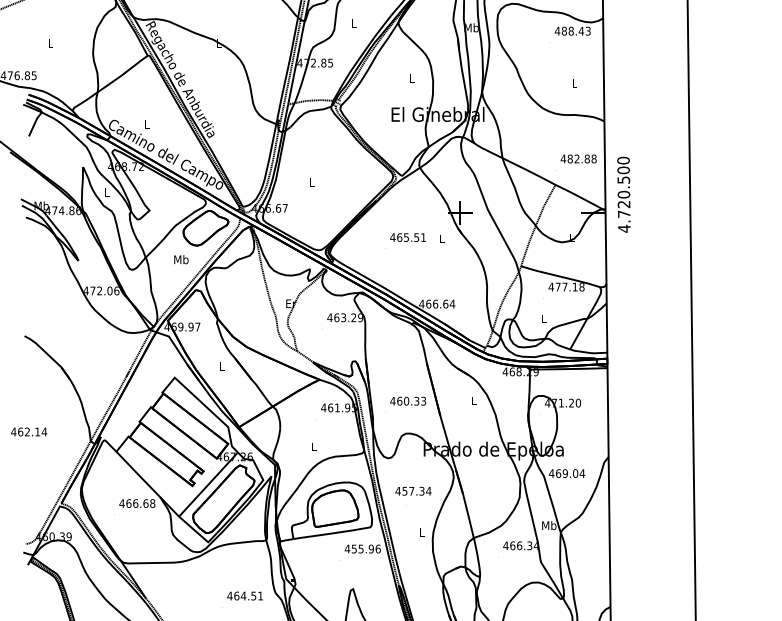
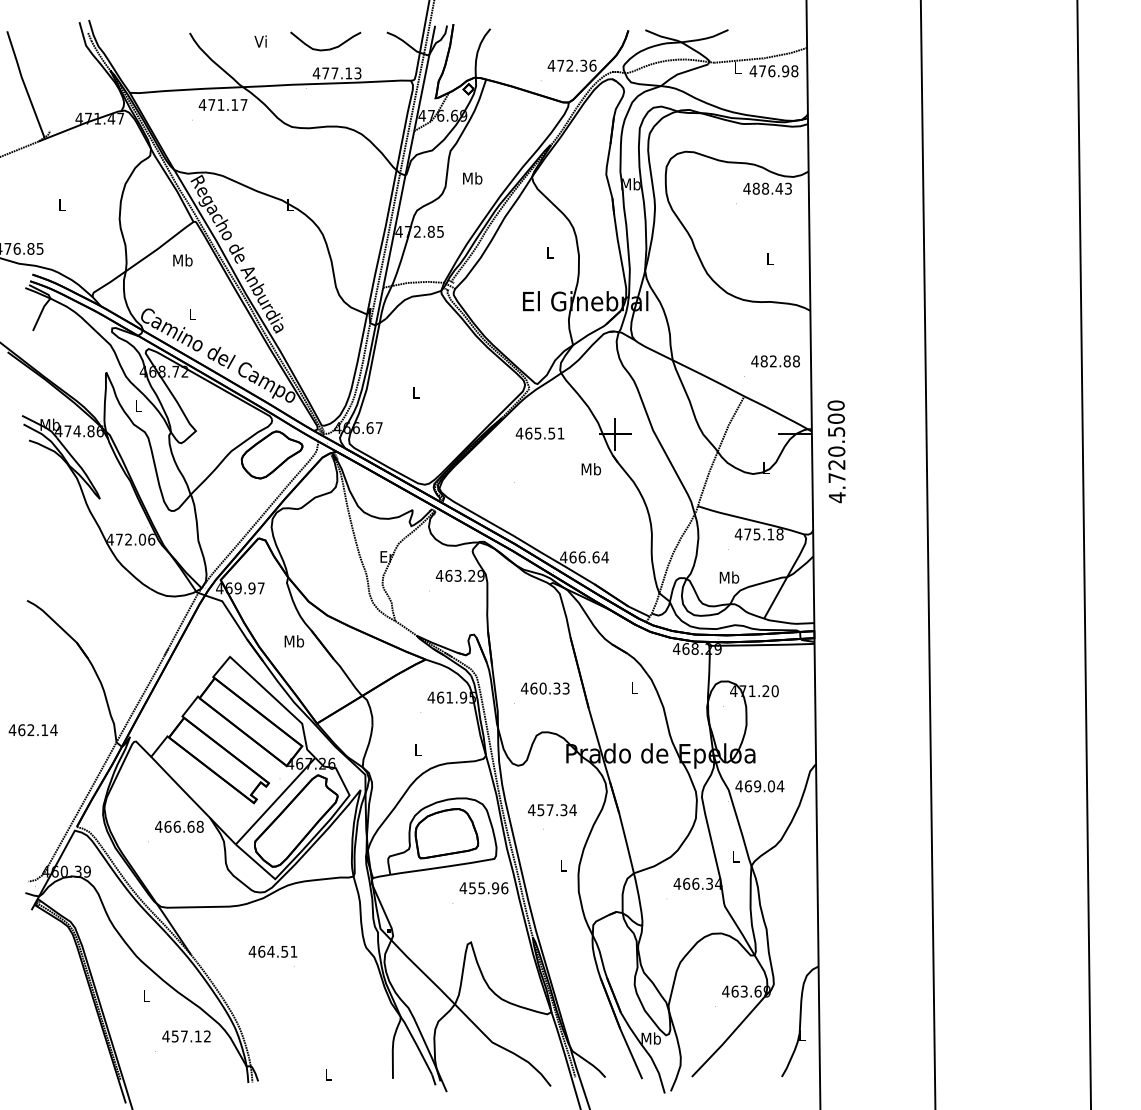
text: (354, 23) -> (472, 178), L -> Mb
text: (623, 194) -> (836, 451), moved
text: (407, 237) -> (539, 433), moved
text: (442, 239) -> (591, 469), L -> Mb
text: (181, 259) -> (182, 260), moved
text: (564, 287) -> (756, 534), 477.18 -> 475.18
text: (544, 318) -> (729, 577), L -> Mb
text: (222, 366) -> (294, 641), L -> Mb
text: (549, 525) -> (735, 856), Mb -> L
text: (244, 595) -> (272, 951), moved

